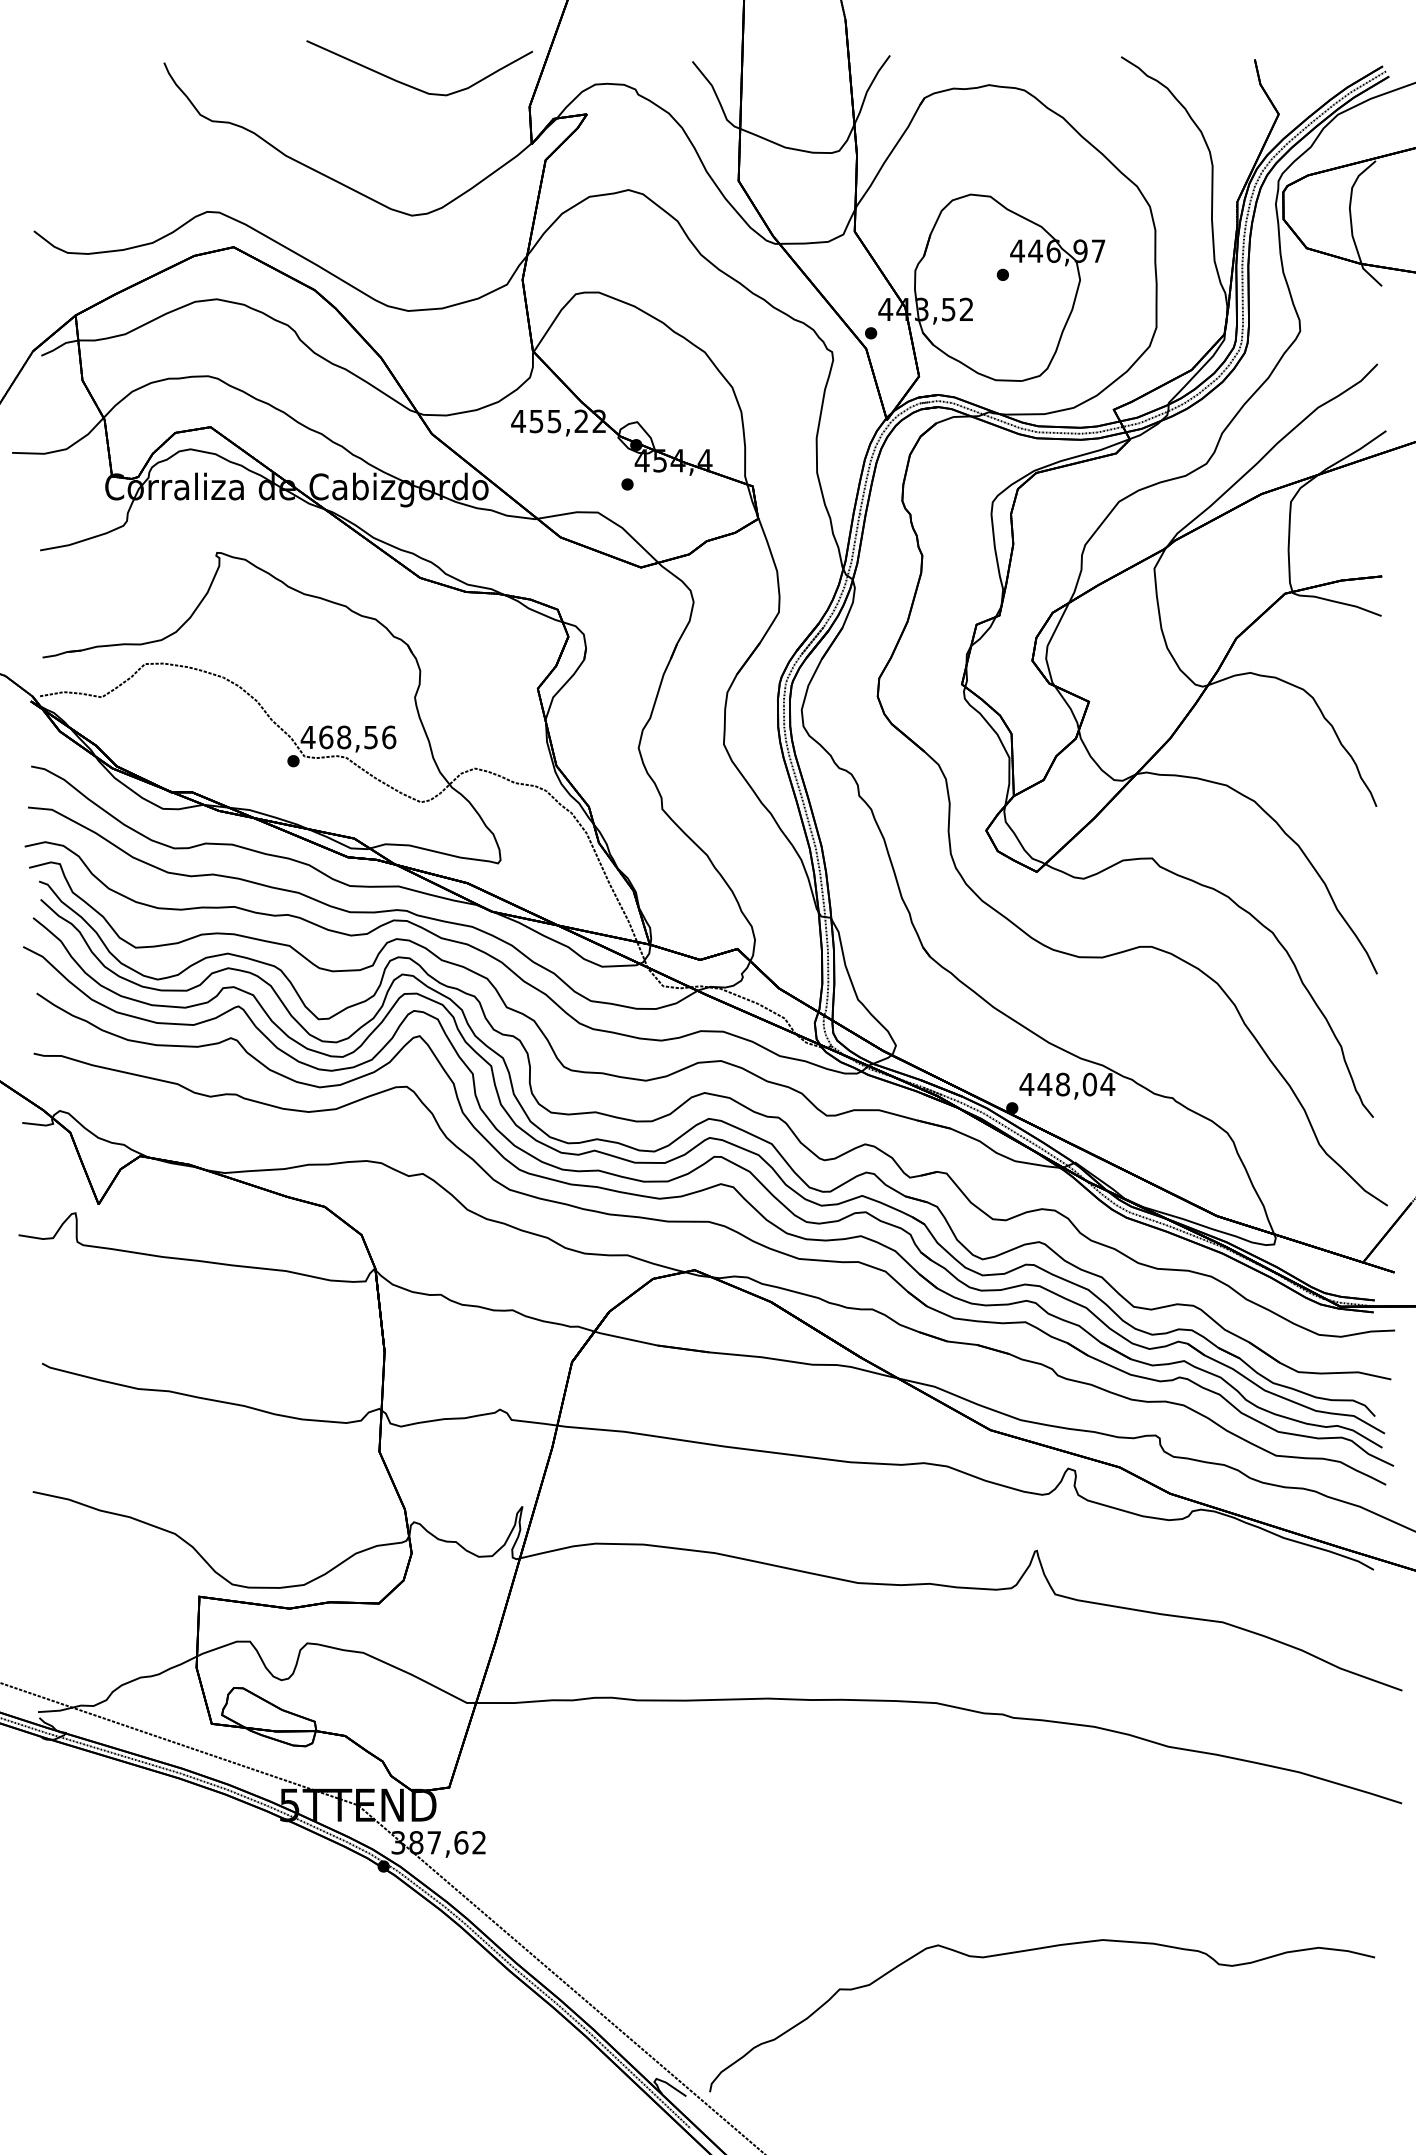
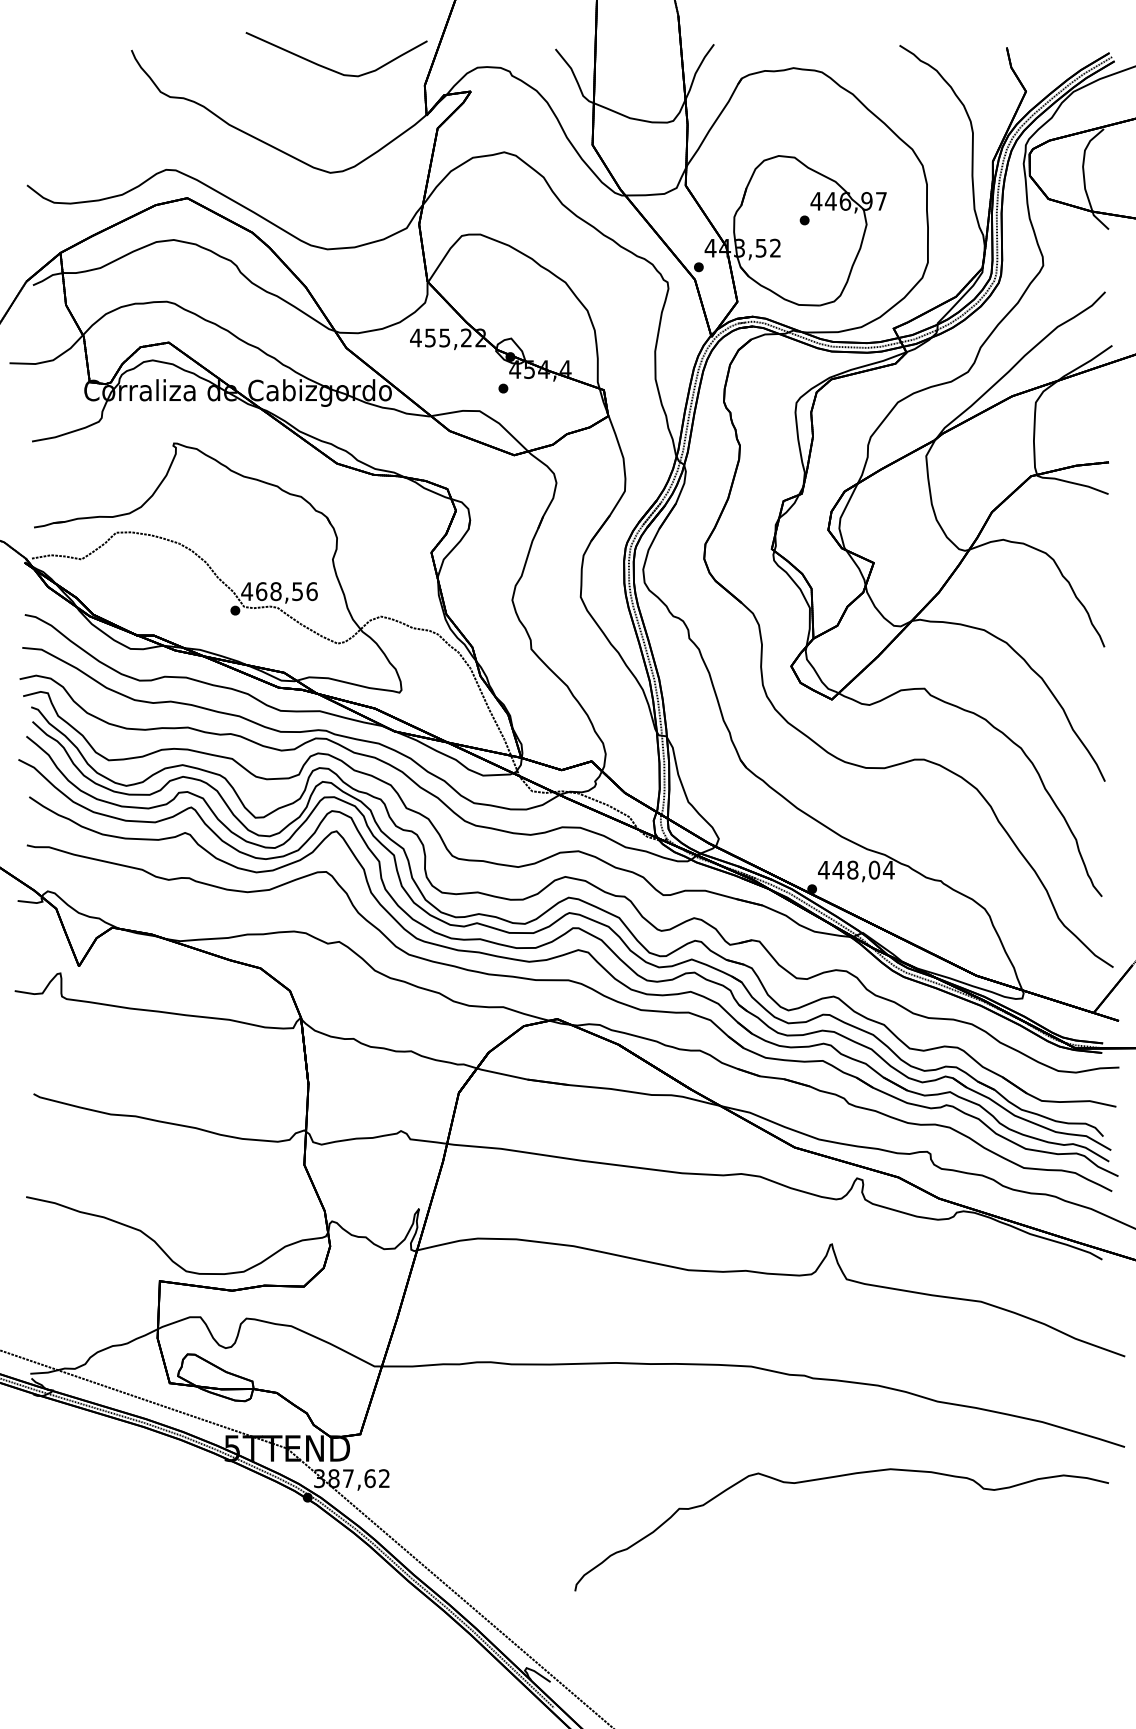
curve: (1034, 1950) -> (835, 1477), moved

